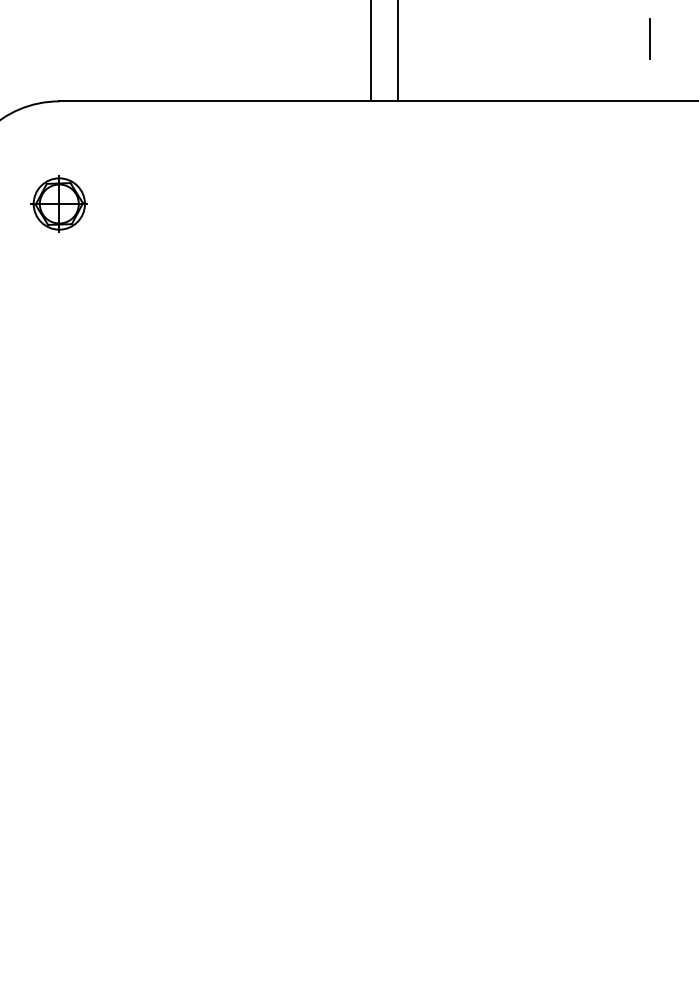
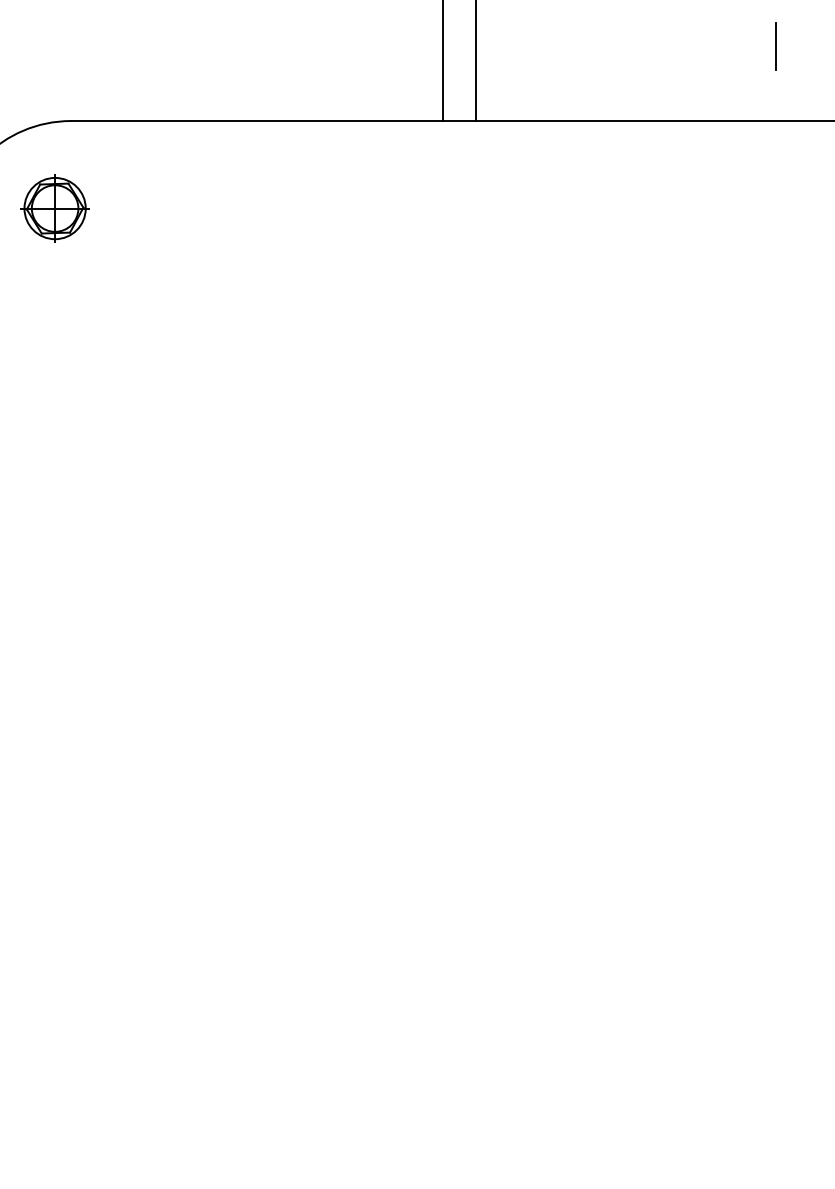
part: (58, 203) -> (54, 208), moved

